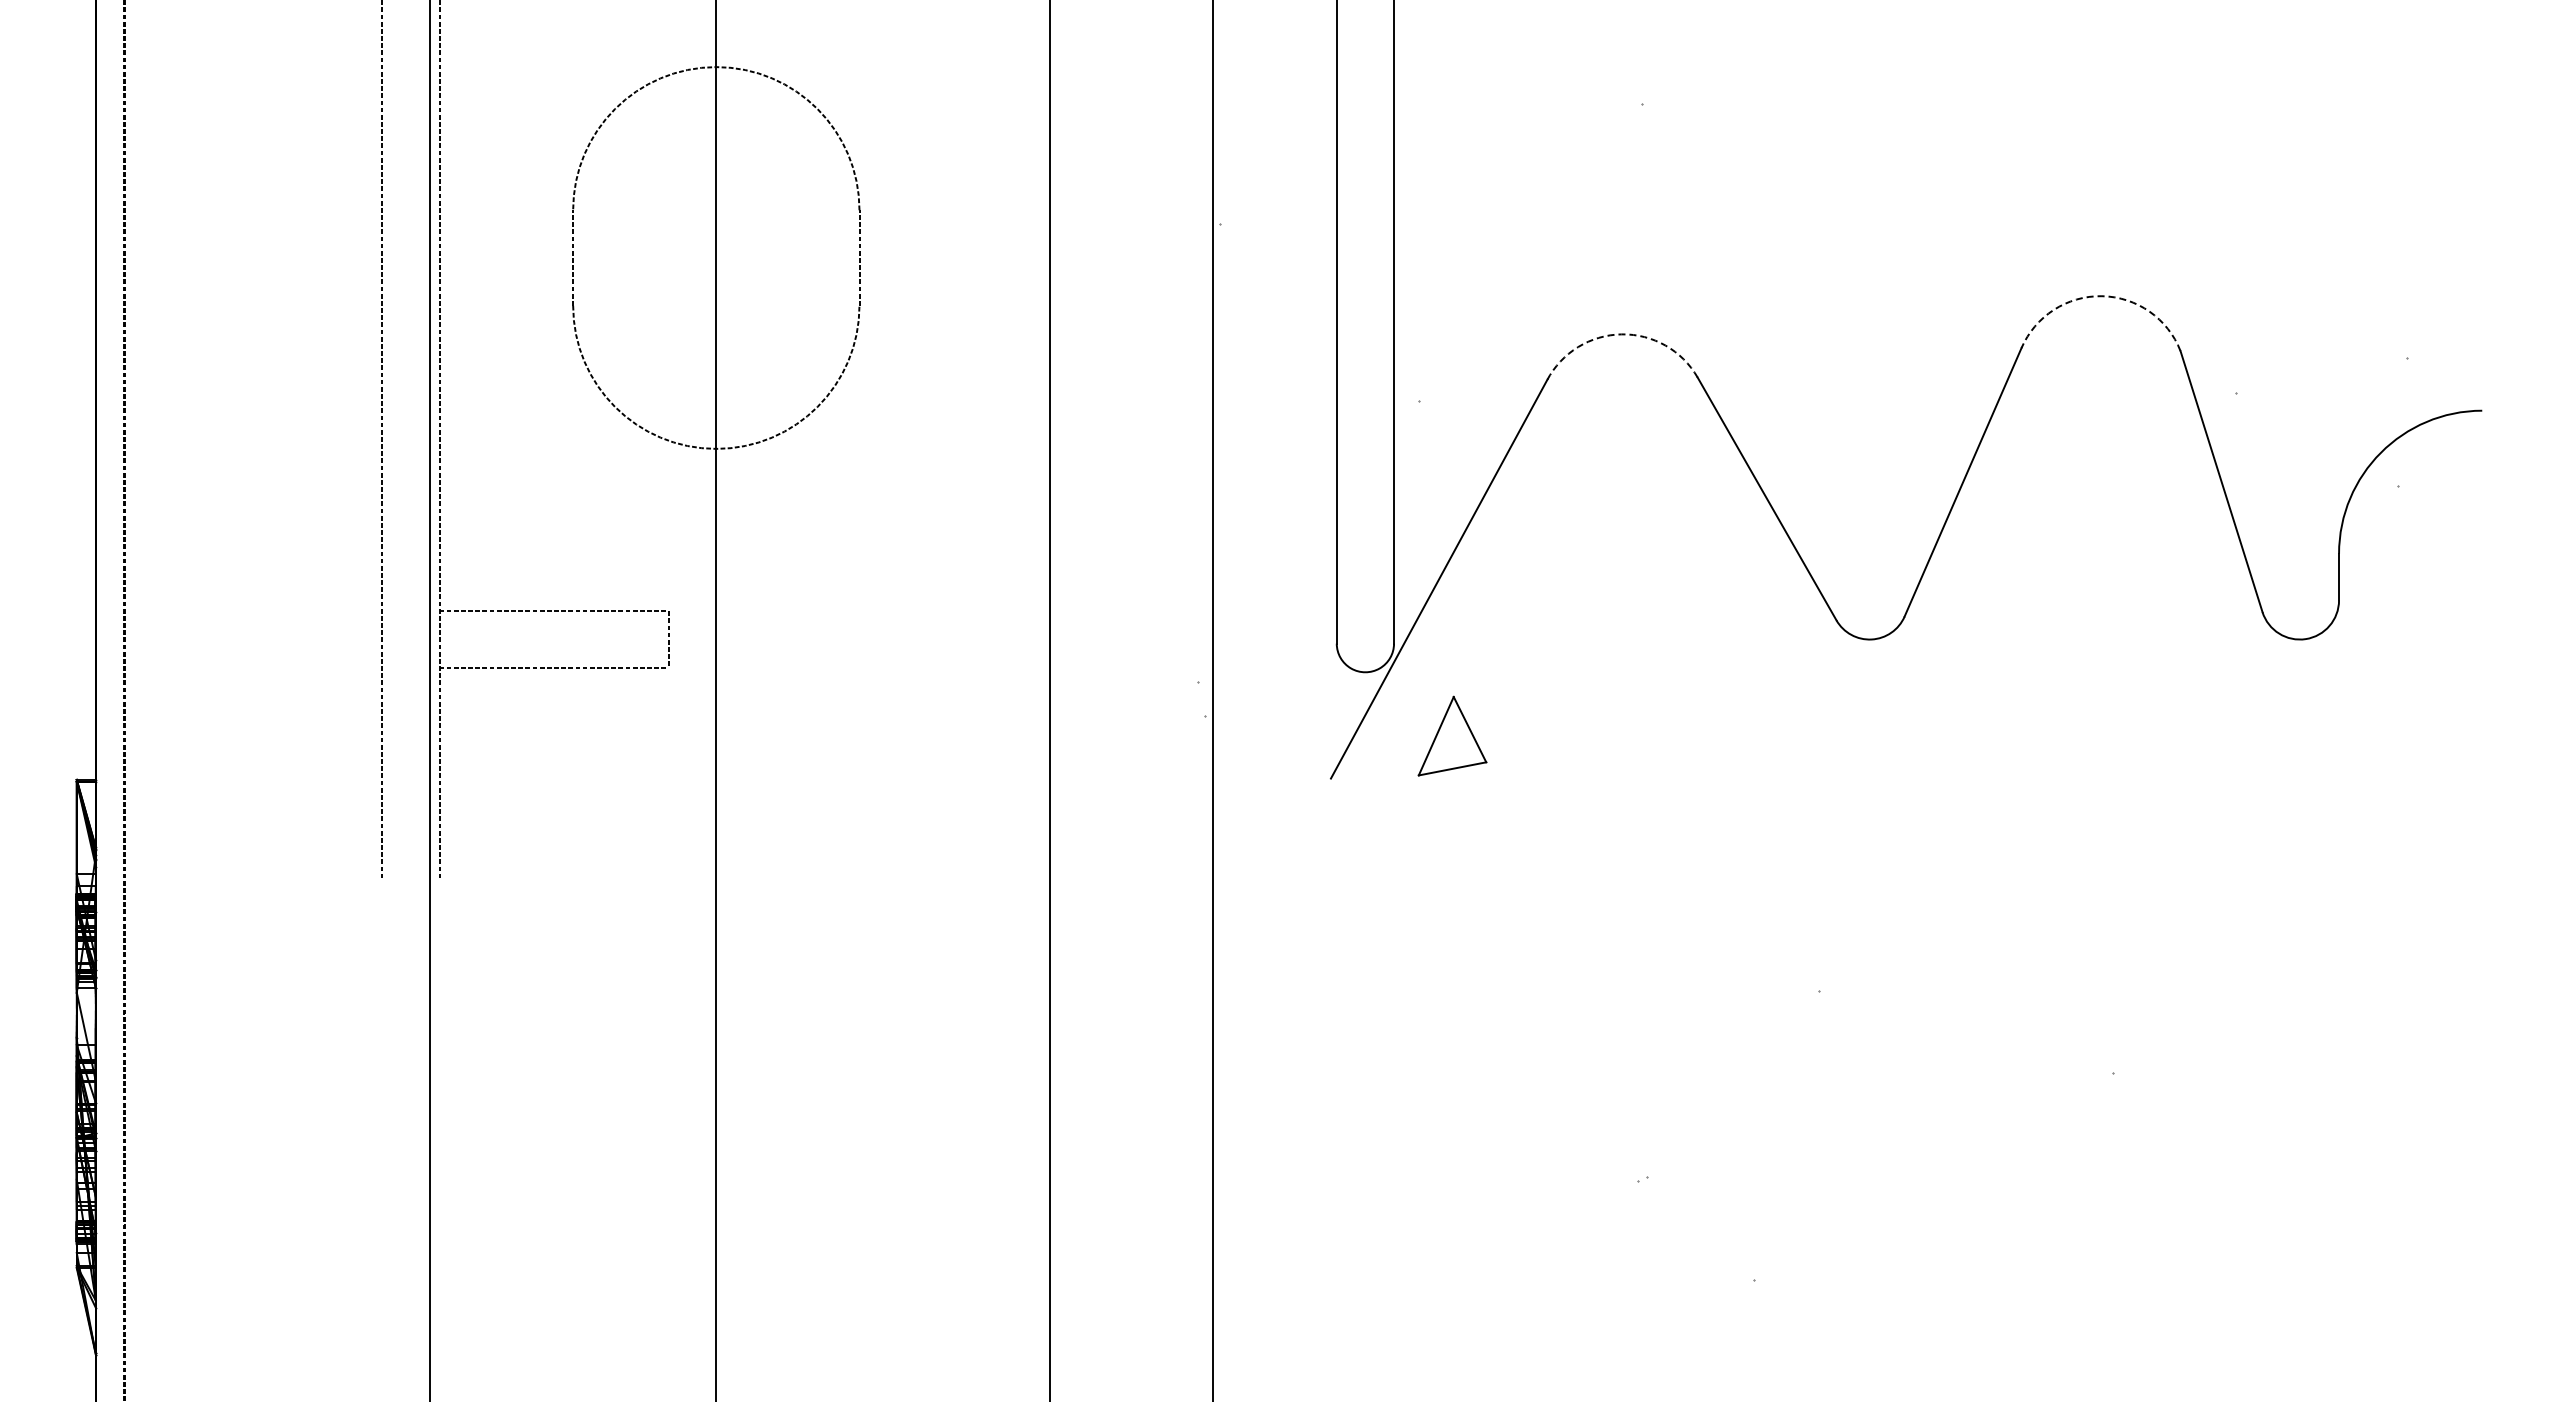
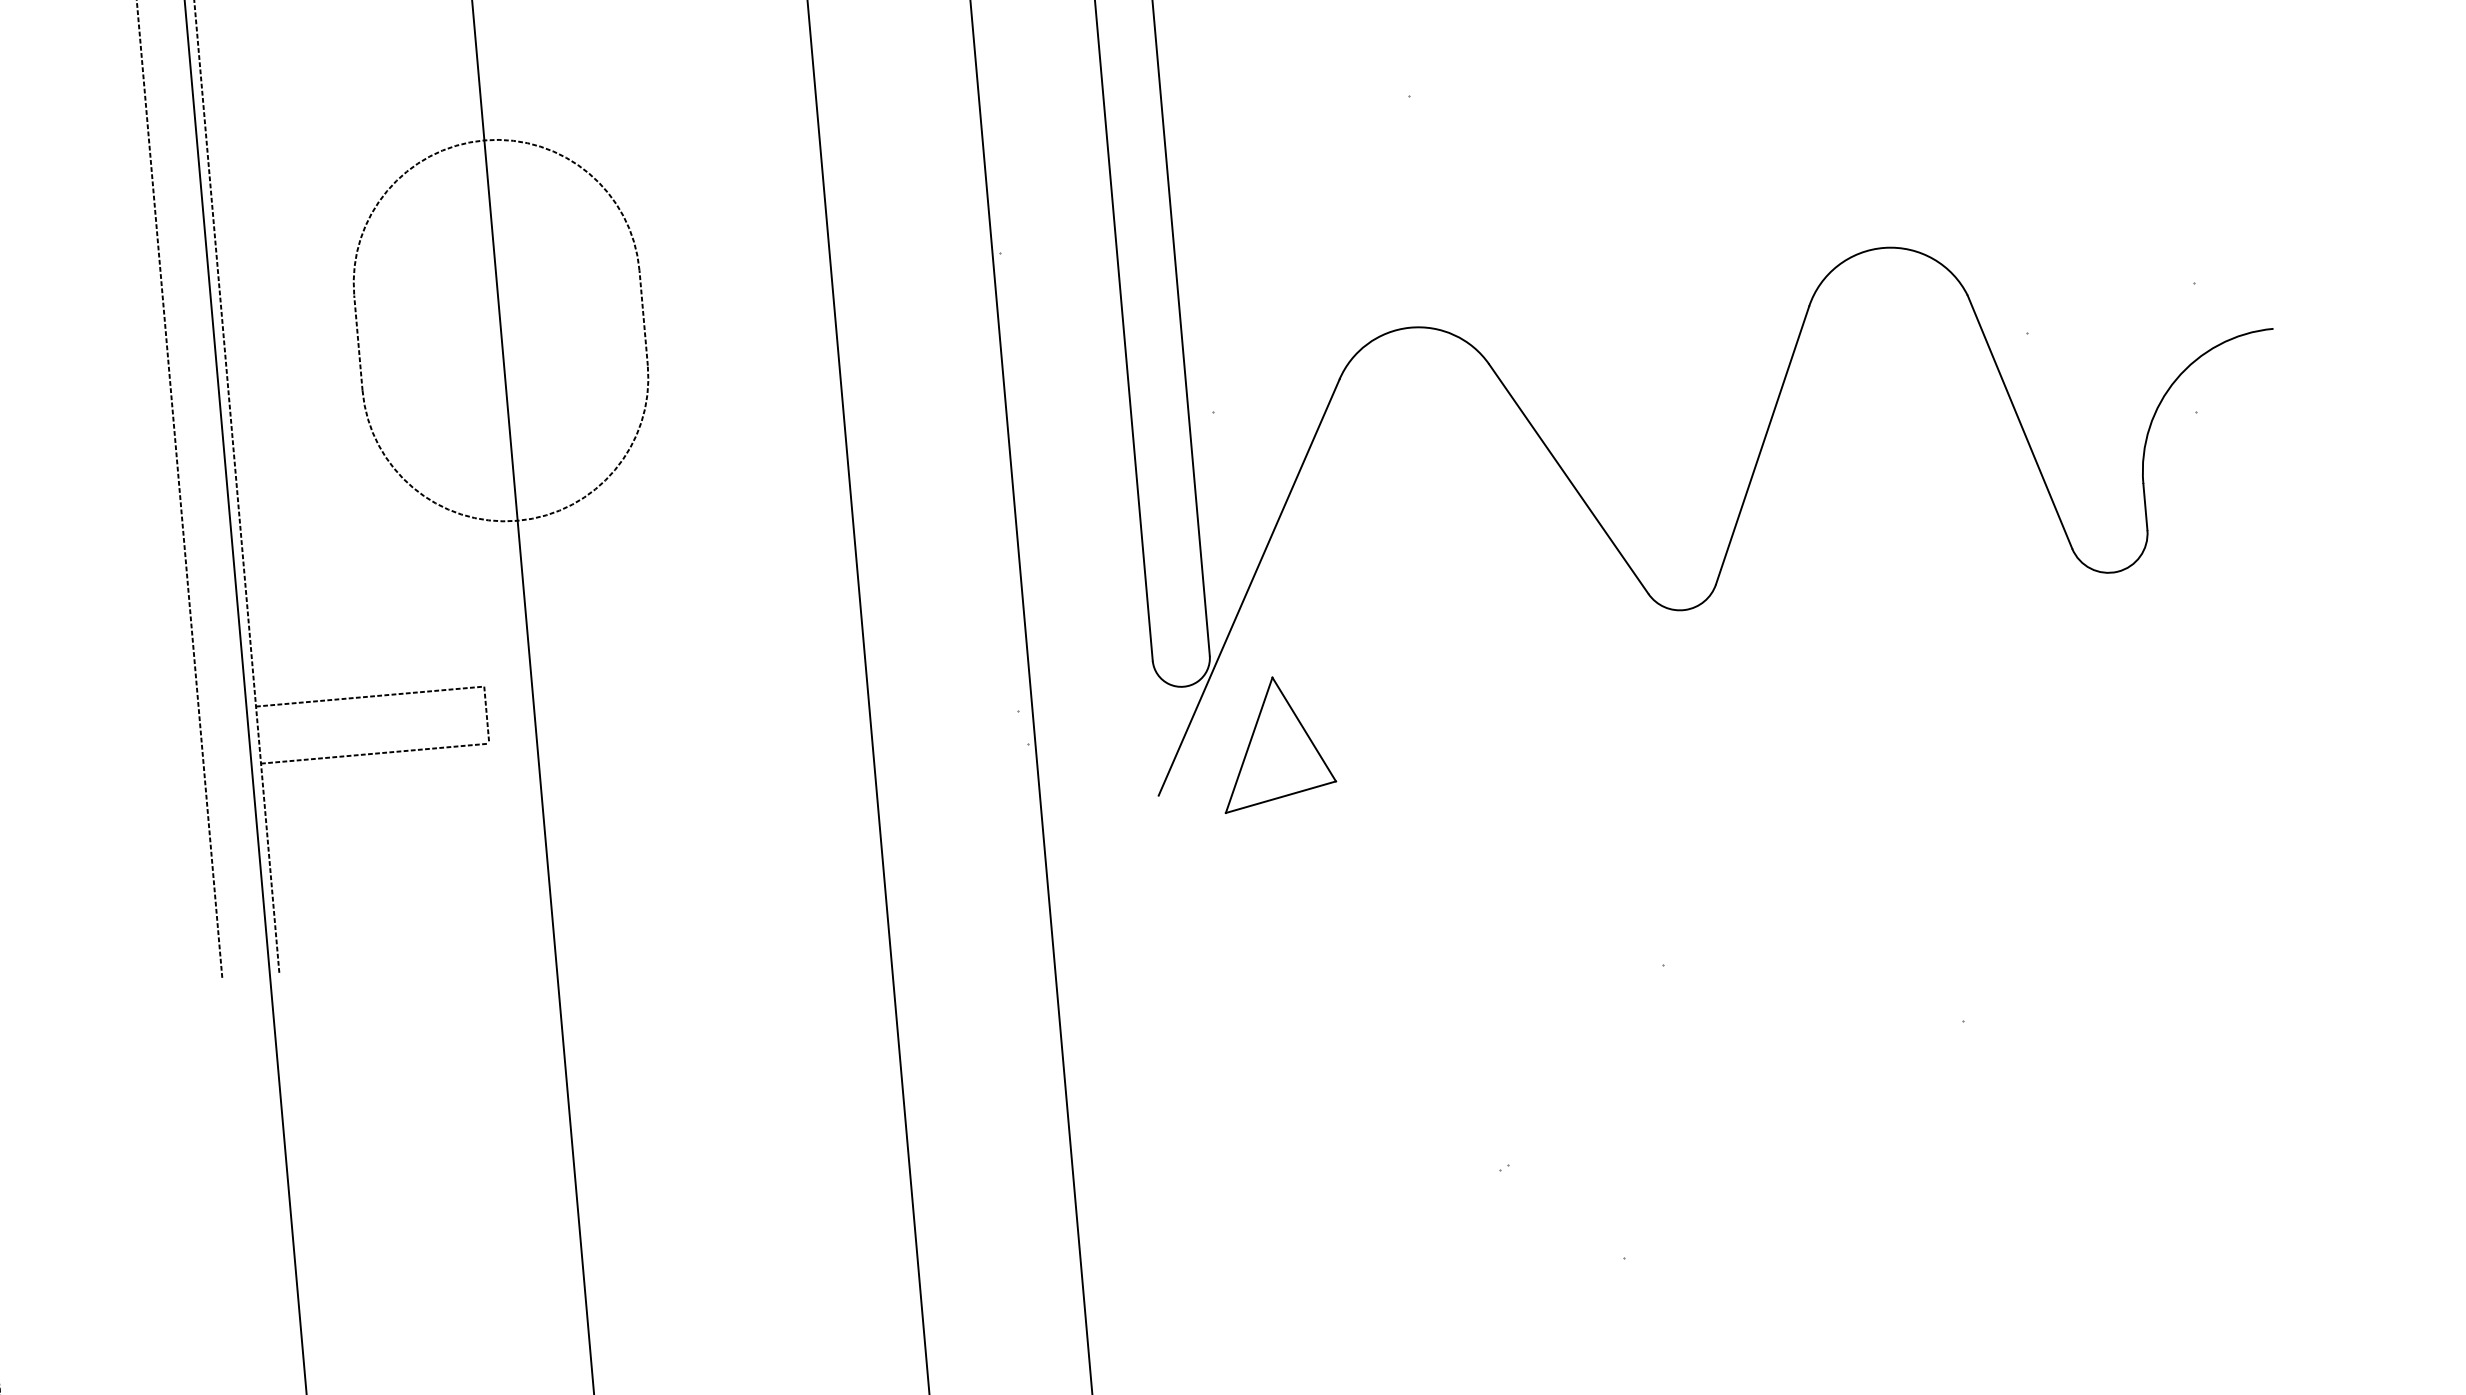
arc: (2101, 296) -> (1884, 248), dashed -> solid
arc: (1621, 334) -> (1409, 327), dashed -> solid
part: (1452, 735) -> (1276, 742), size x1.67

